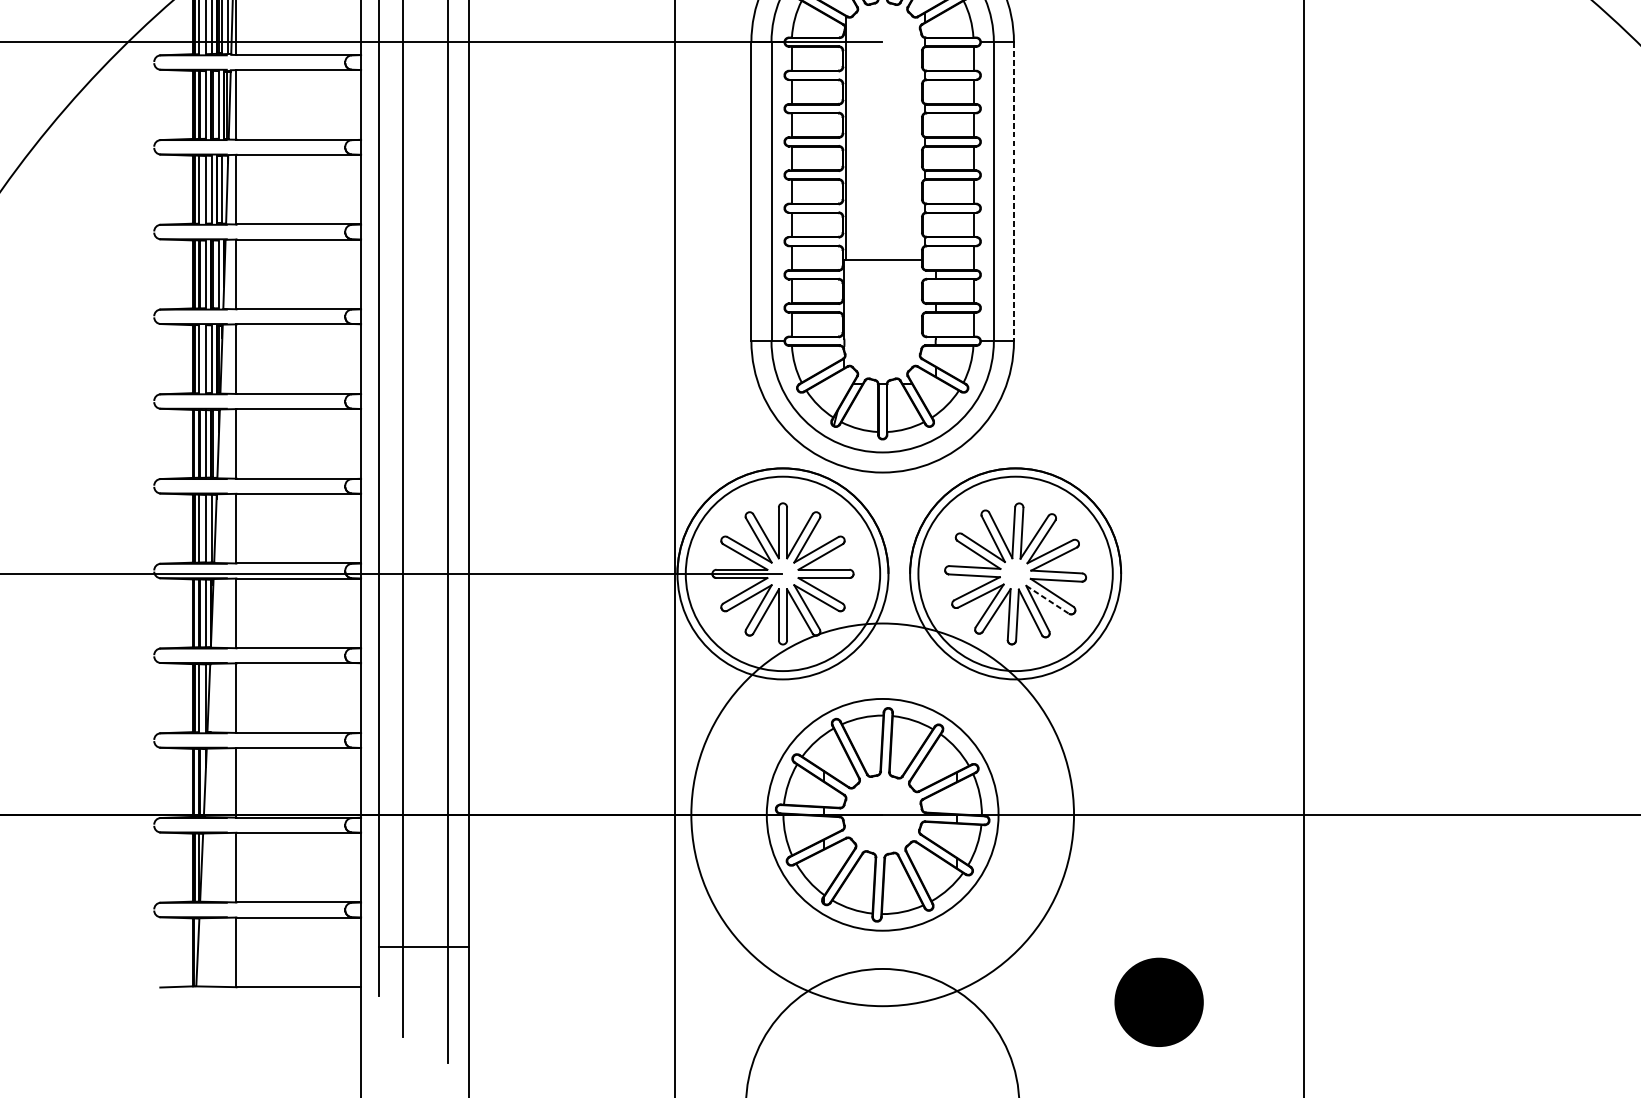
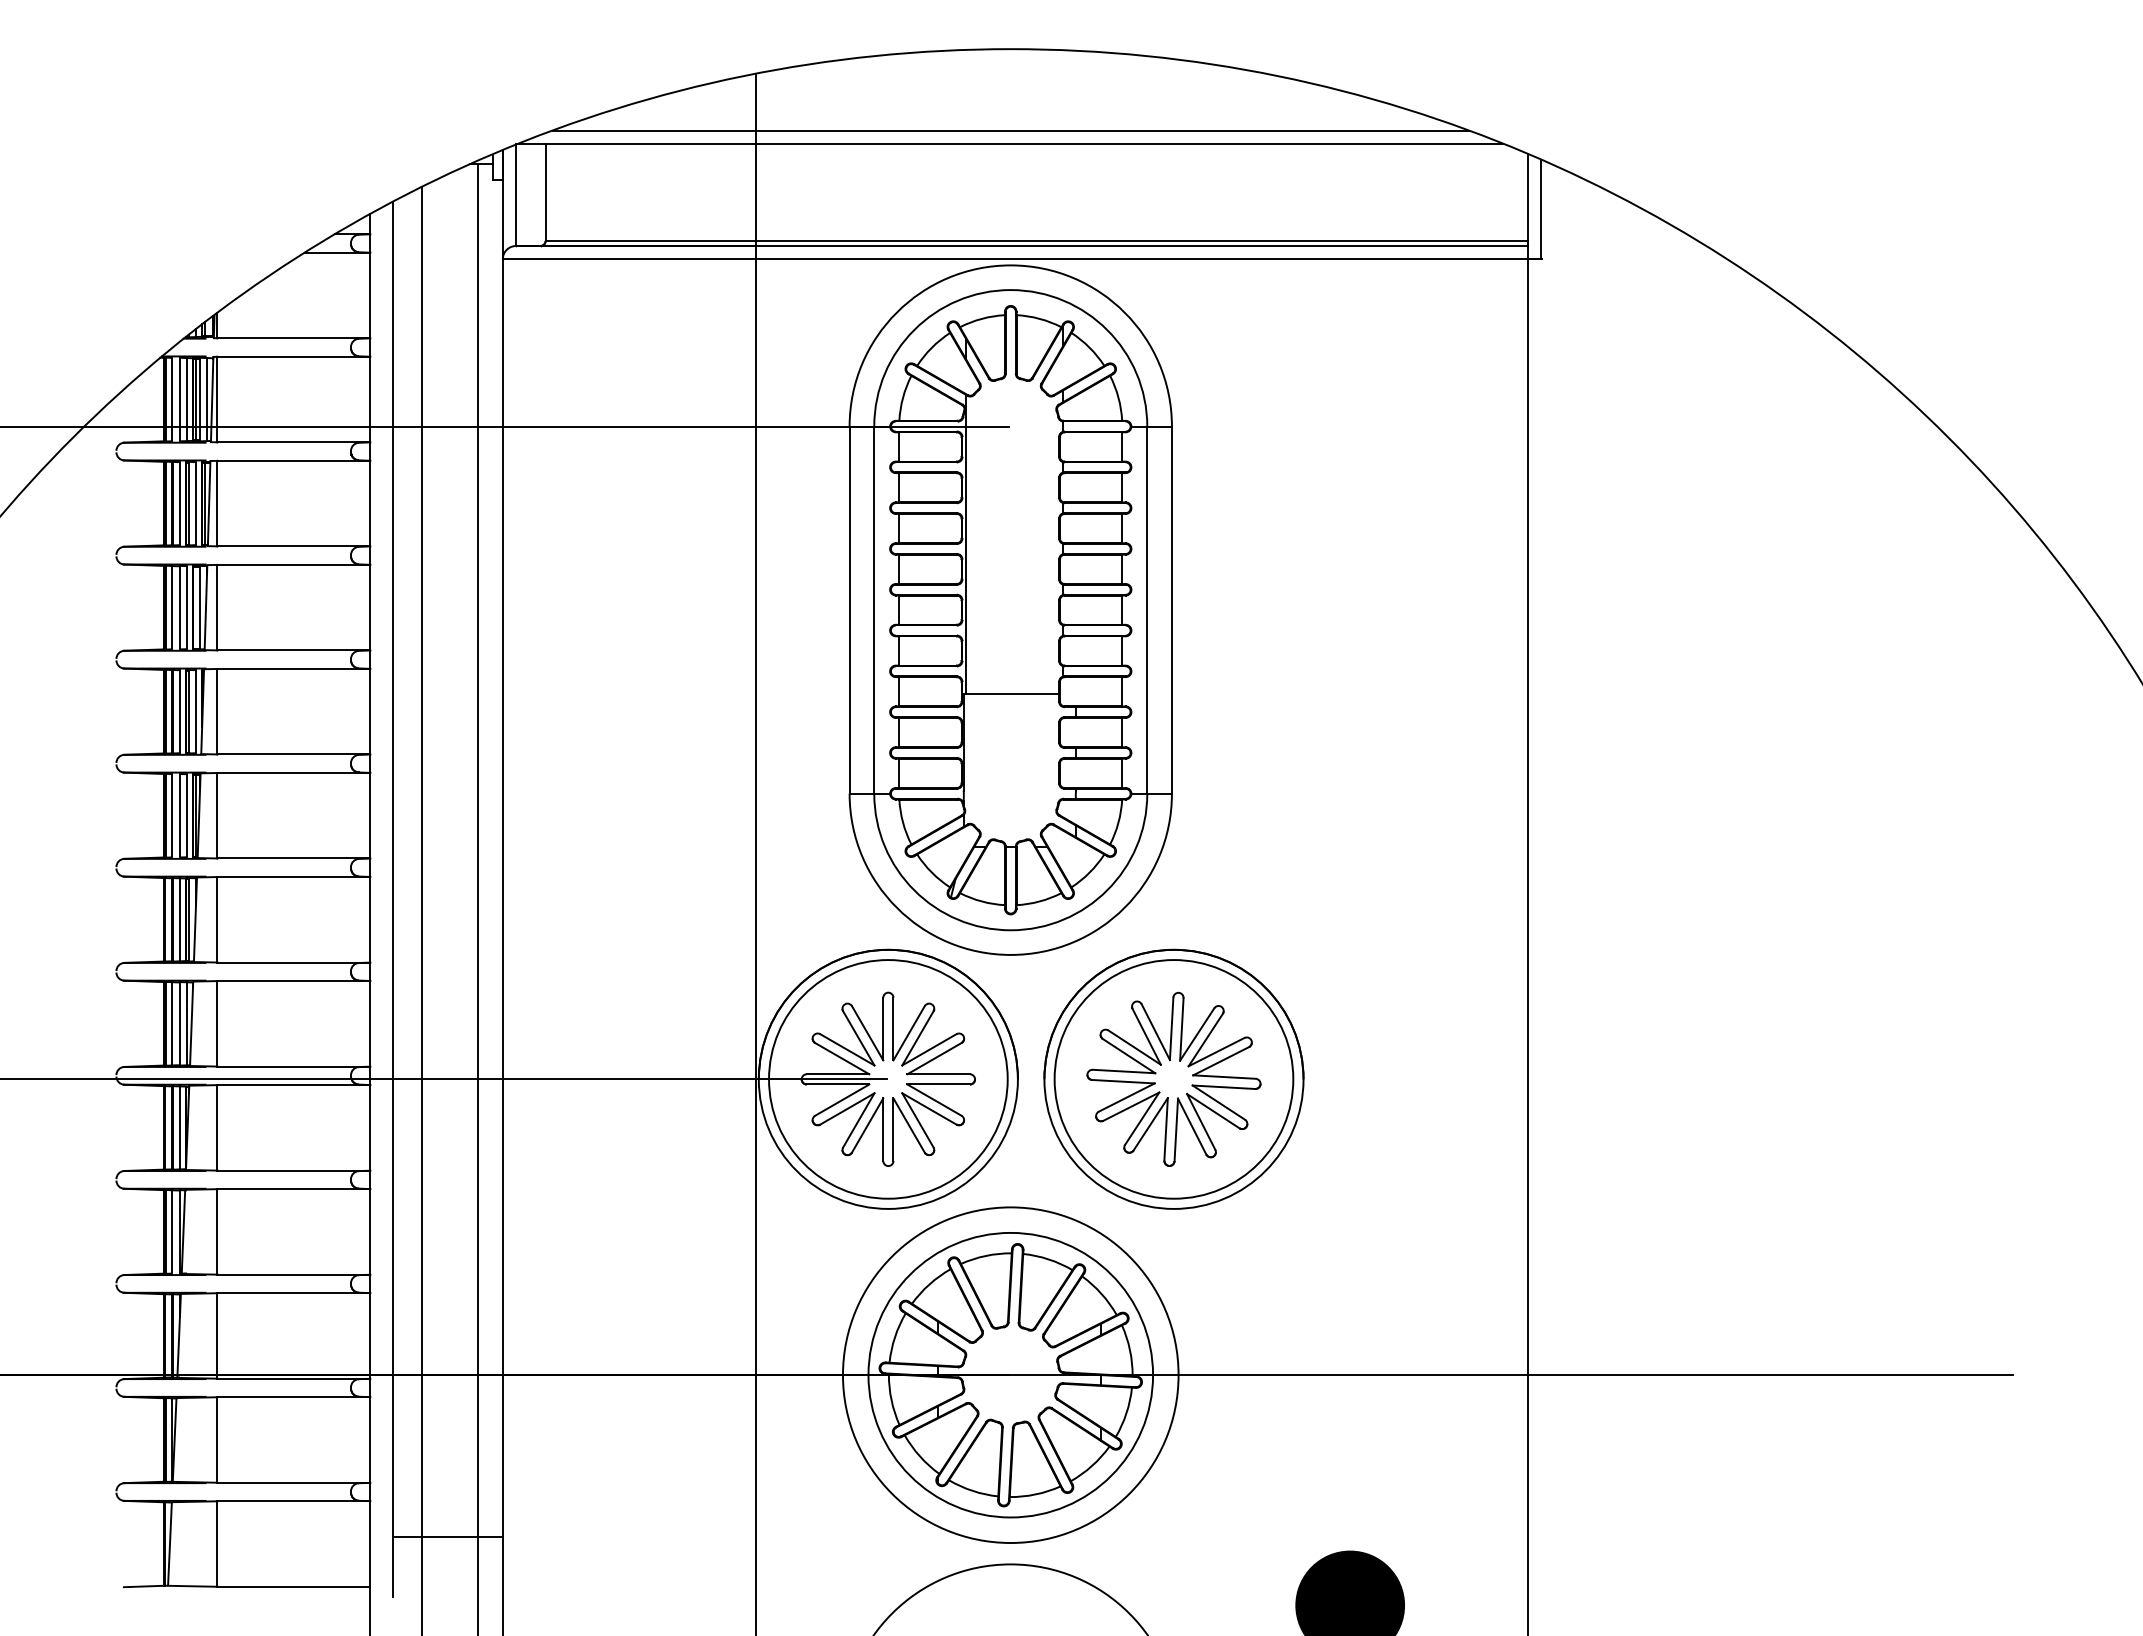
line: (1013, 192) -> (1171, 610), dashed -> solid
line: (1047, 600) -> (1213, 1111), dashed -> solid
circle: (882, 814) -> (1010, 1374), size x0.71

